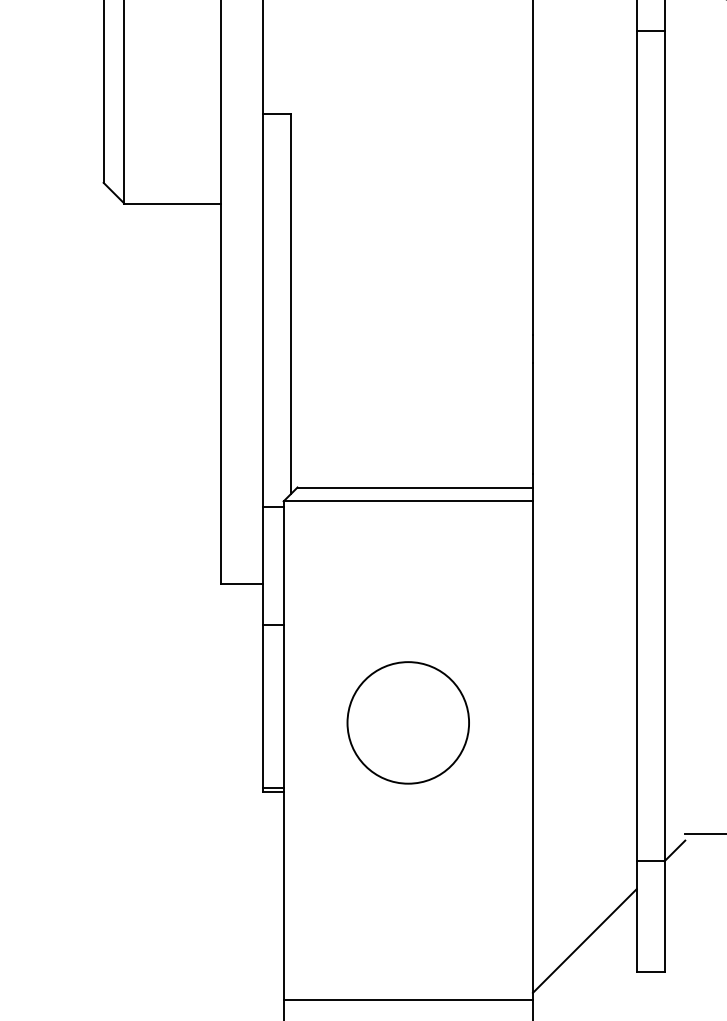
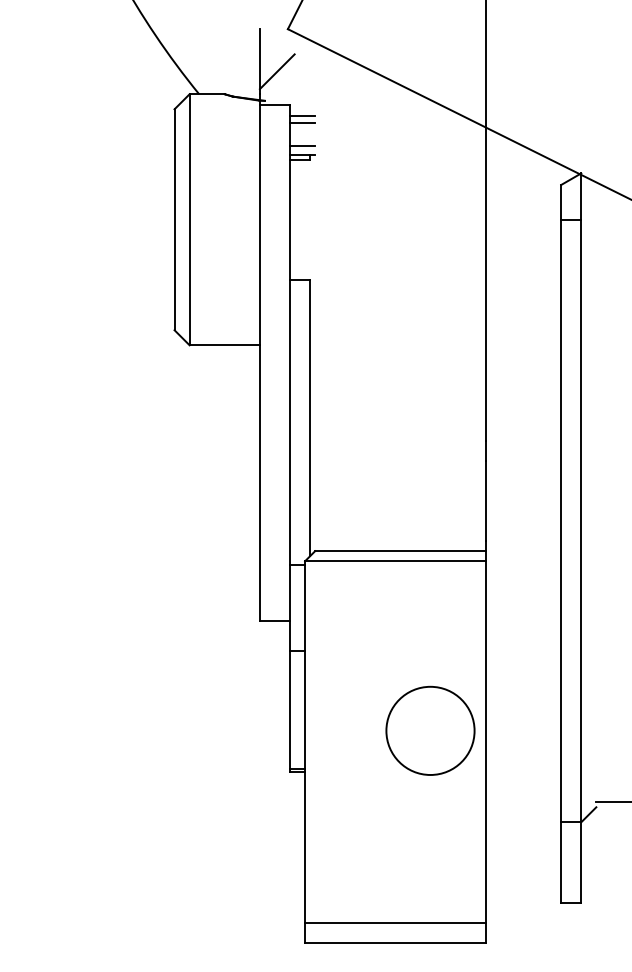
circle: (408, 722) -> (430, 730), moved
line: (584, 940) -> (523, 879), removed

